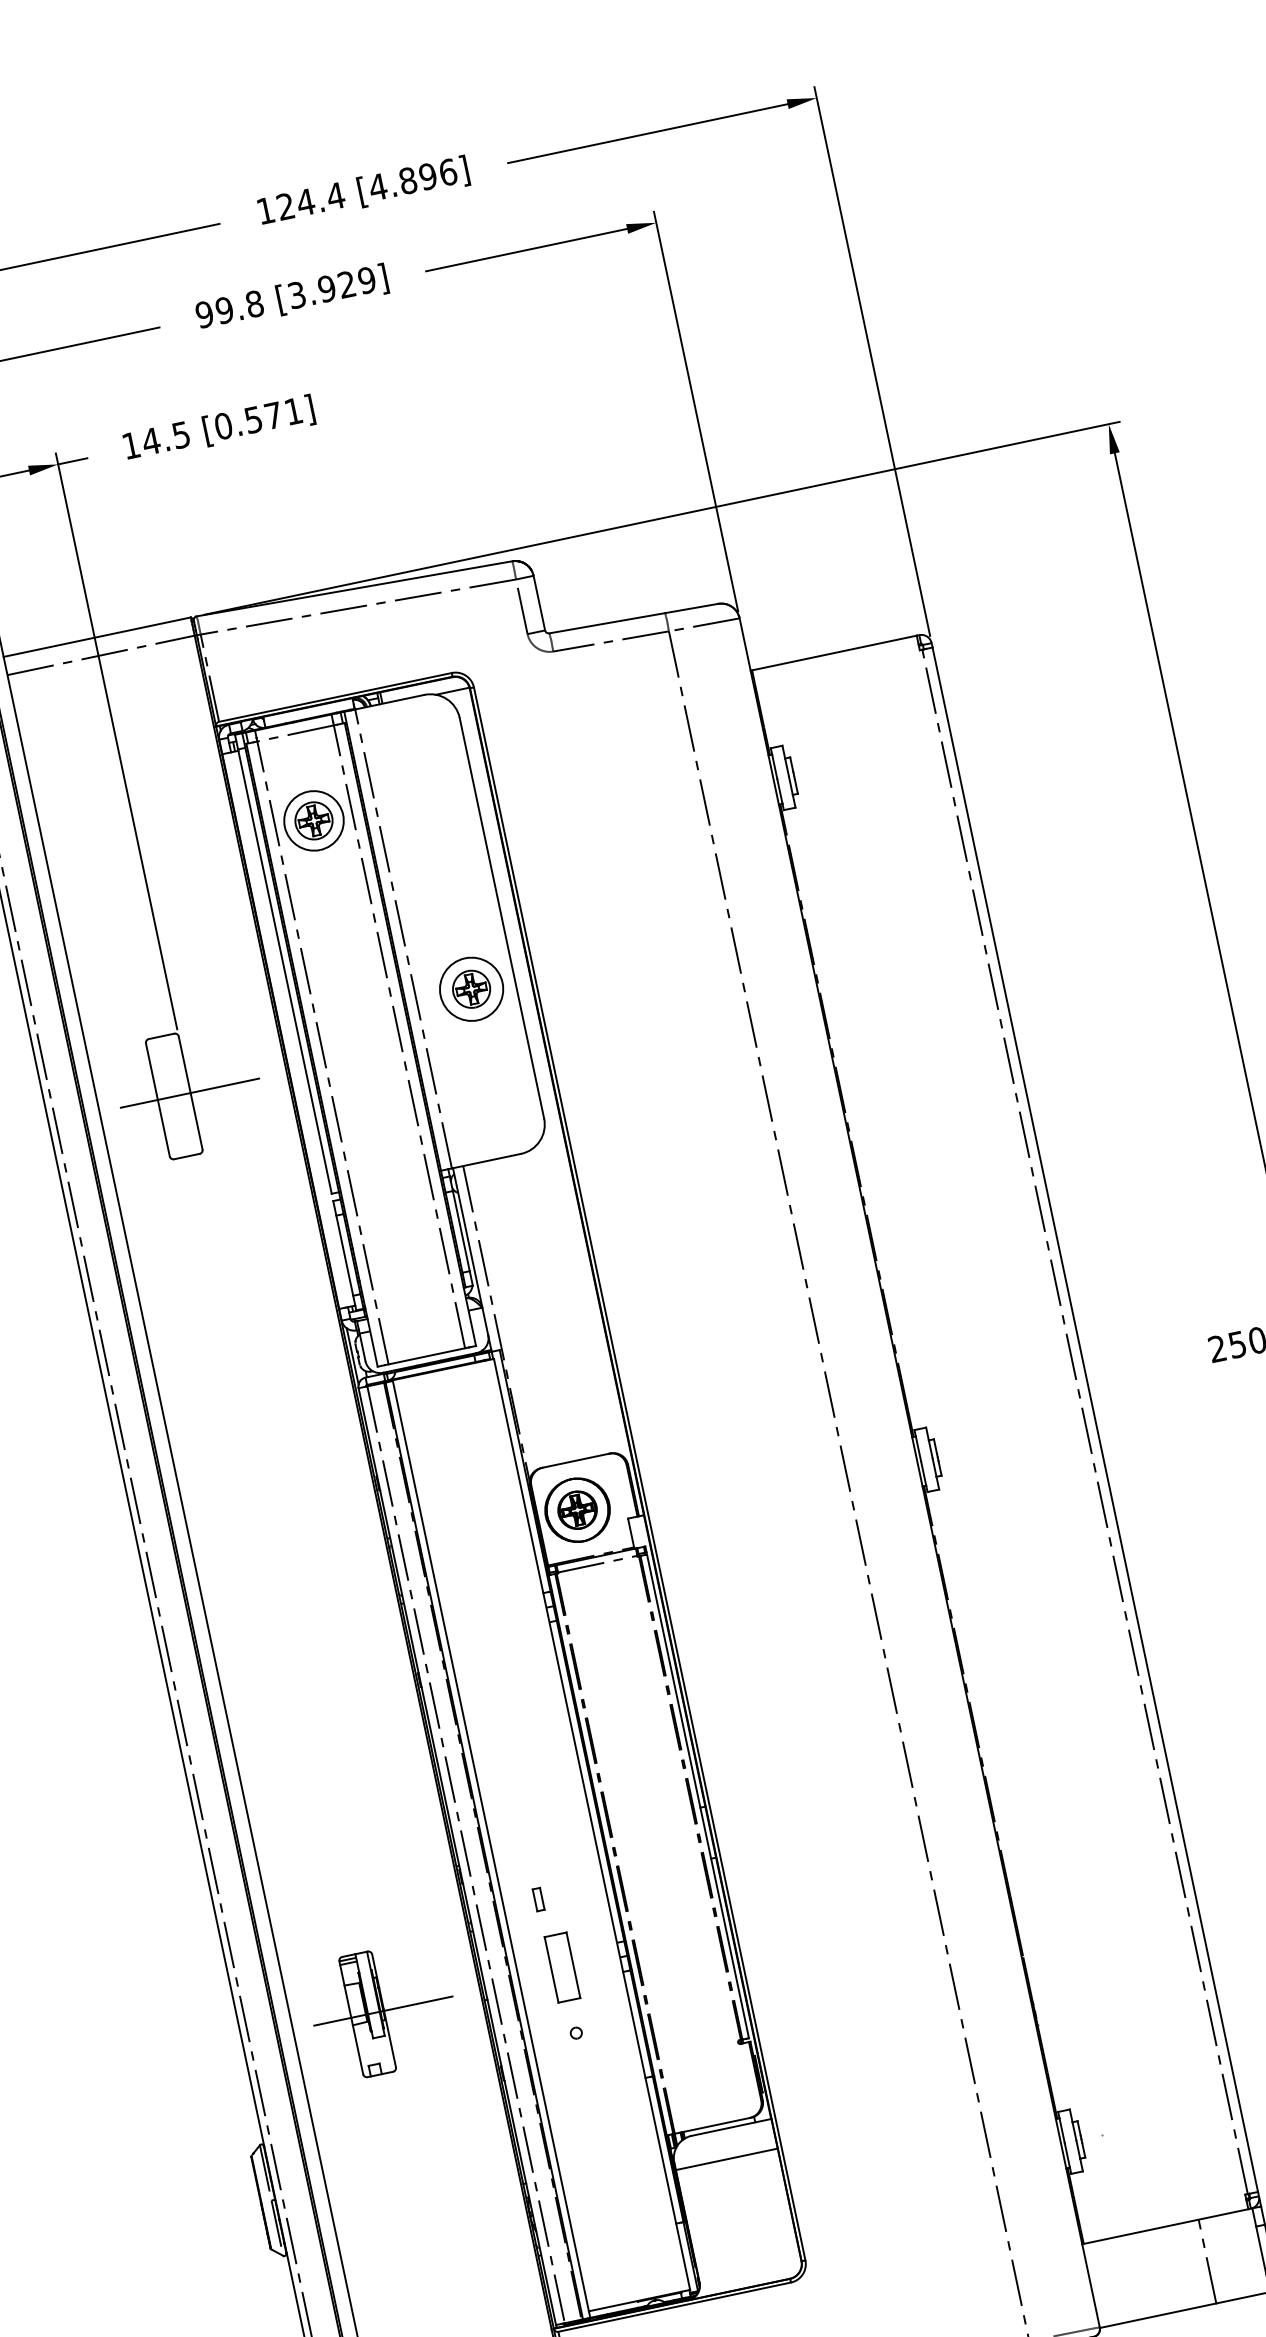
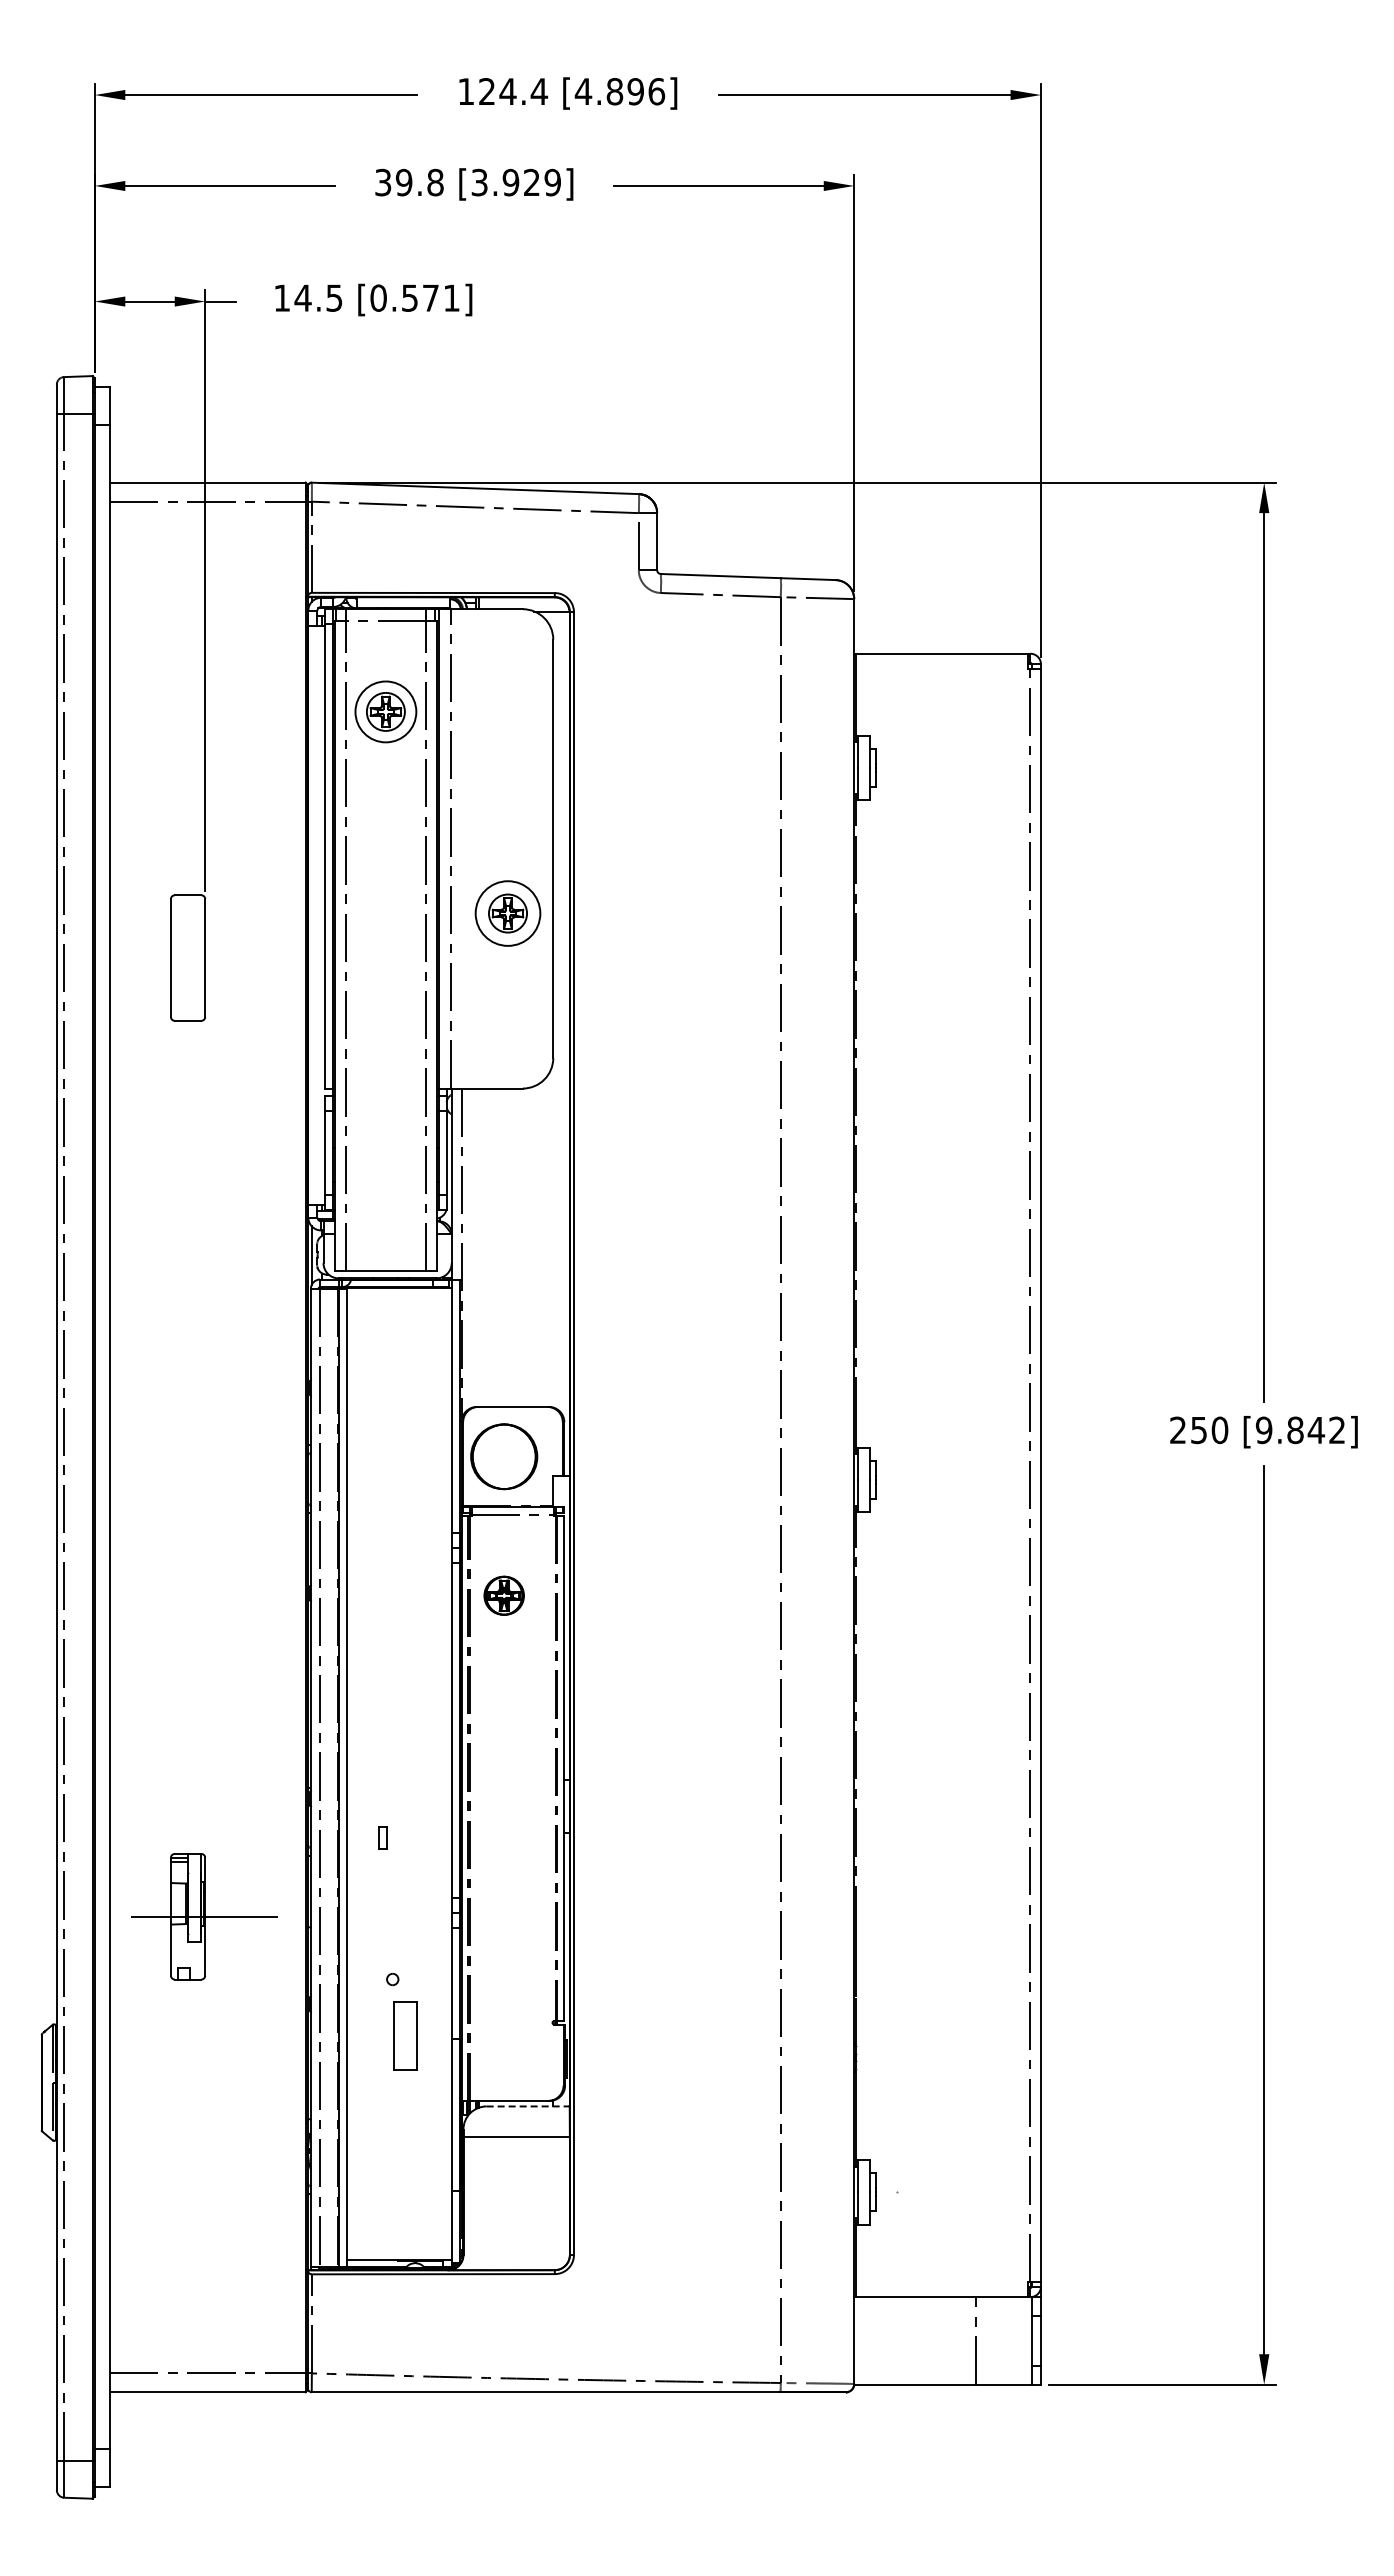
text: (204, 314) -> (383, 182), 99.8 -> 39.8
line: (190, 1093) -> (204, 958), removed
part: (576, 1510) -> (503, 1595), moved
part: (562, 1967) -> (405, 2035), moved
line: (731, 2127) -> (528, 2106), solid -> dashed

